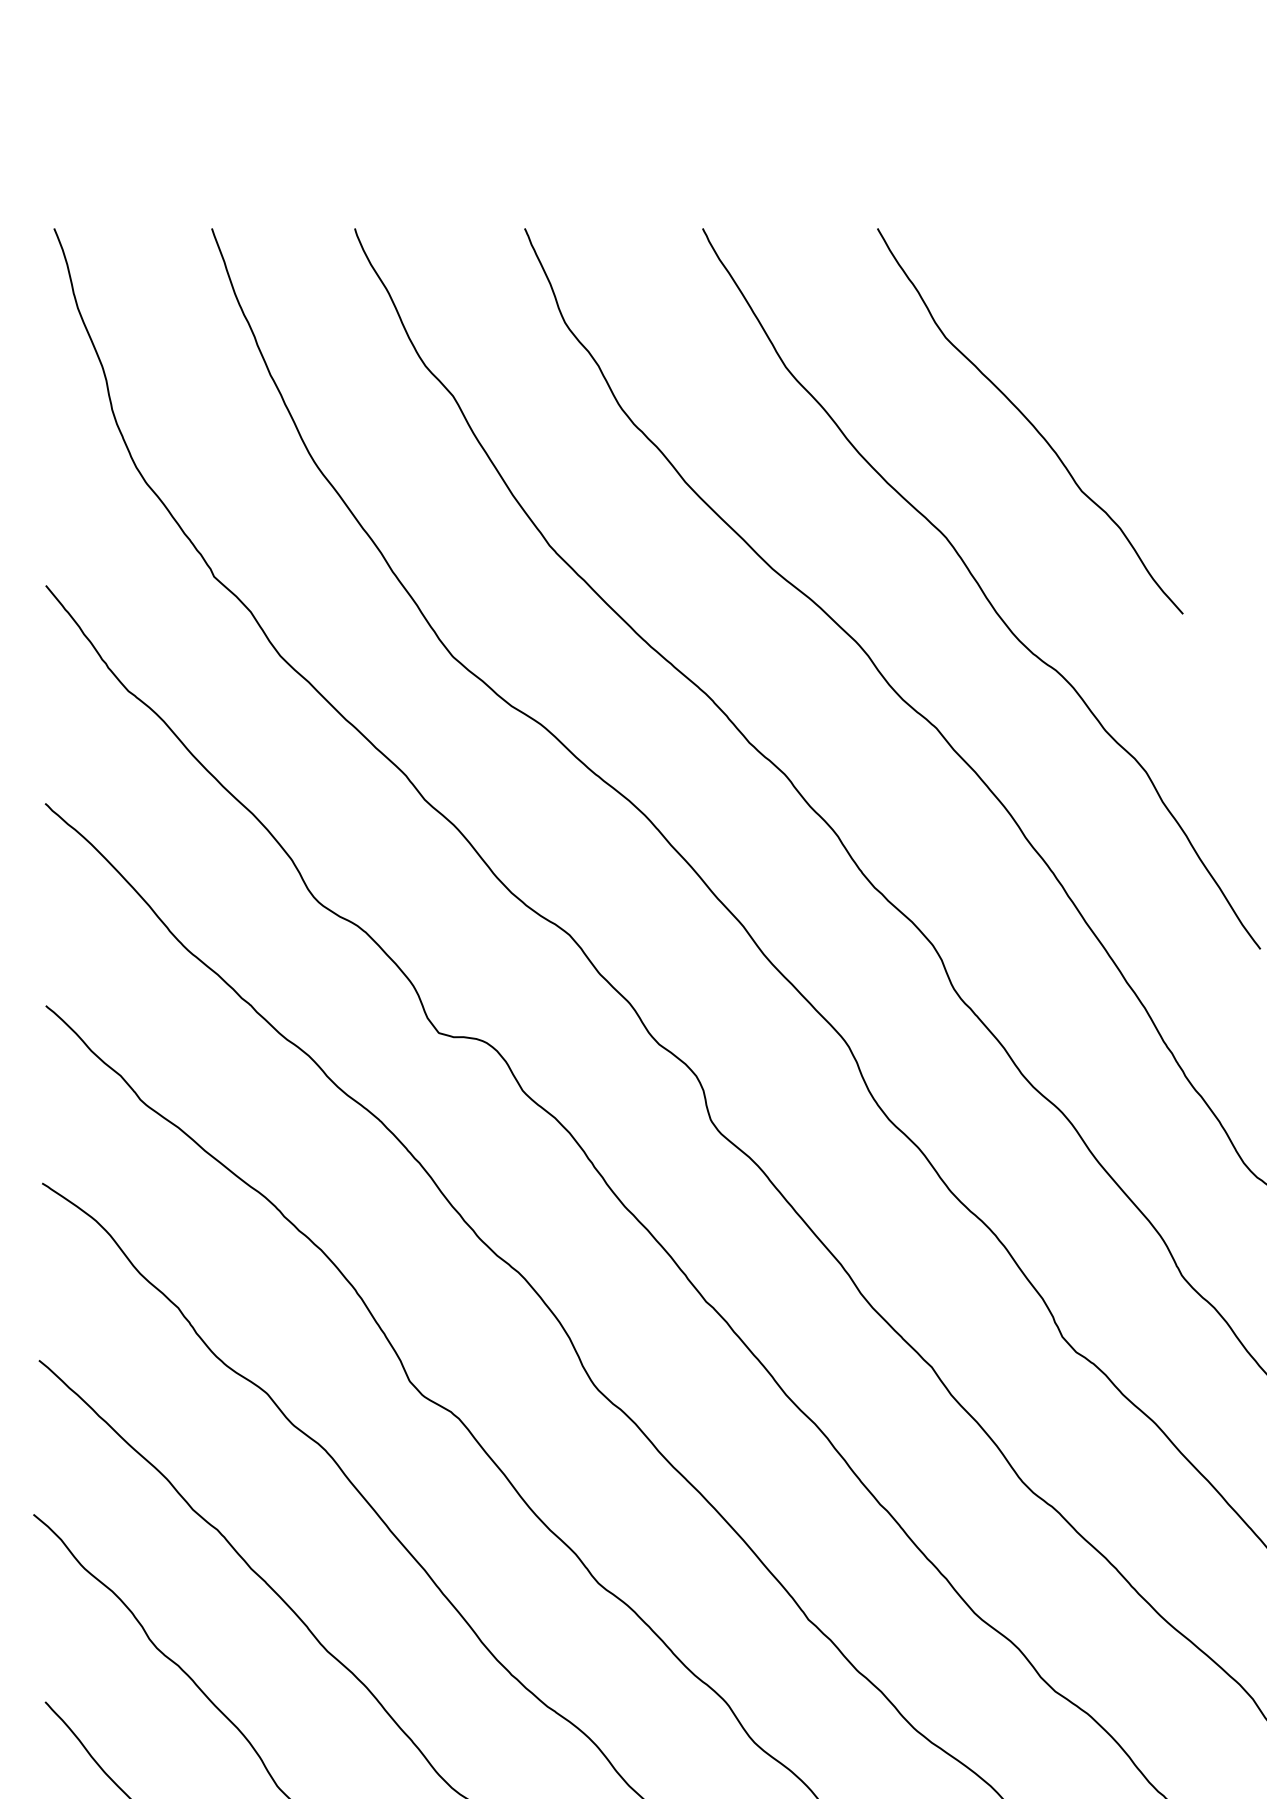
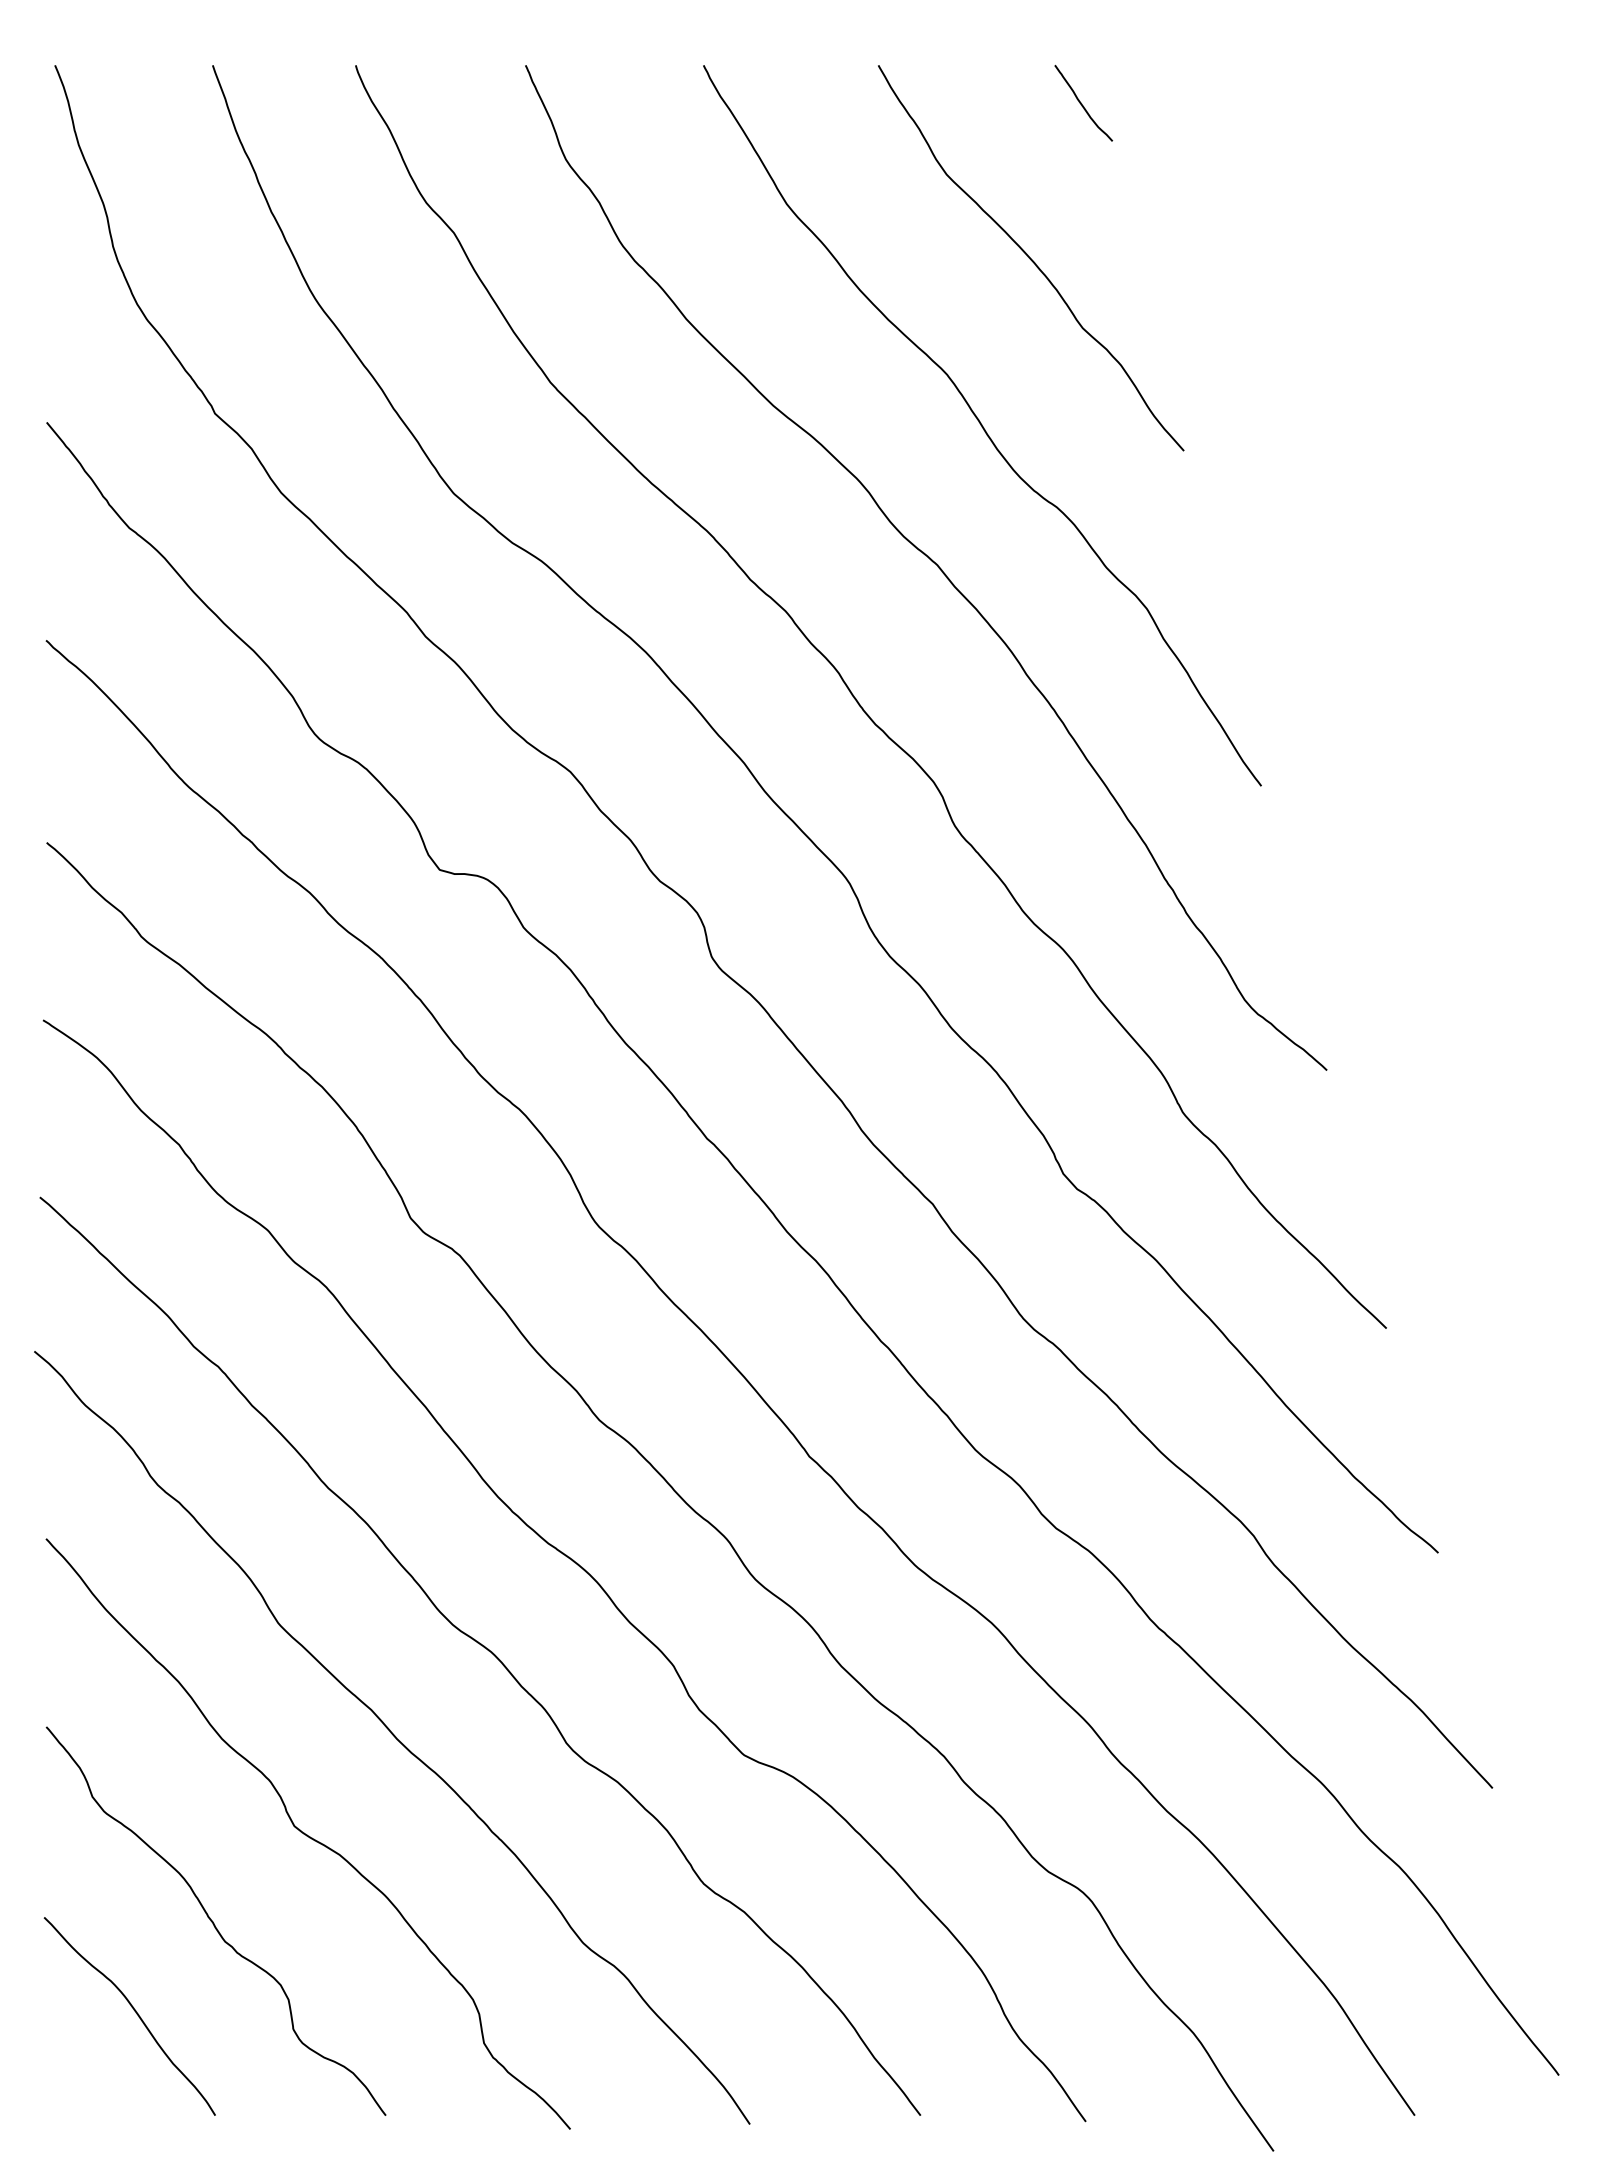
curve: (1080, 265) -> (1081, 102), added

